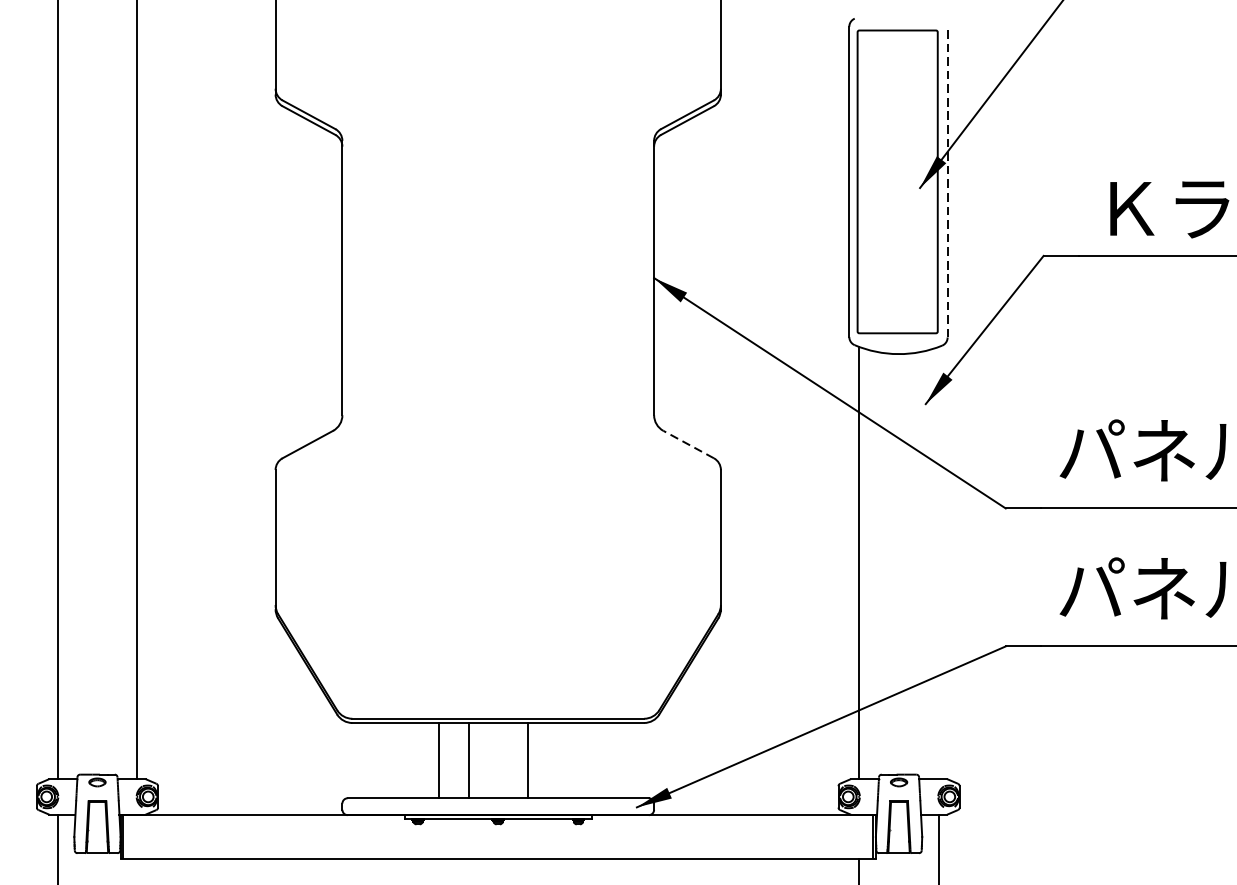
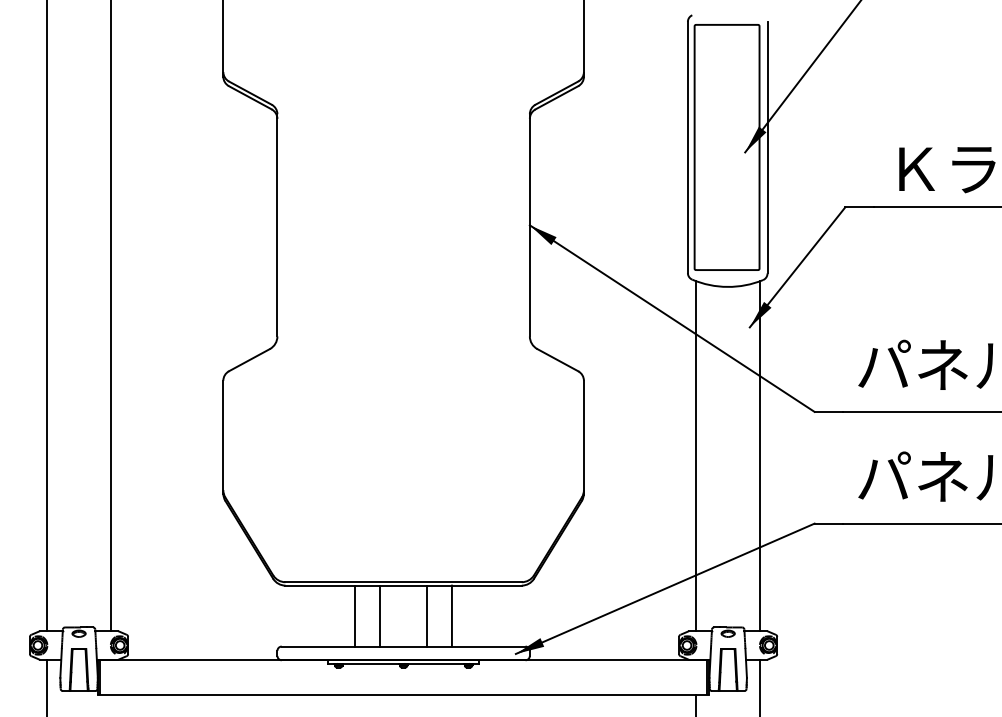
line: (947, 181) -> (767, 147), dashed -> solid
line: (688, 443) -> (557, 359), dashed -> solid
line: (938, 563) -> (760, 456), added
line: (557, 759) -> (451, 615), added

